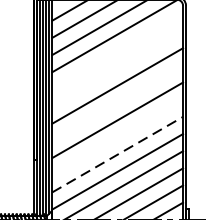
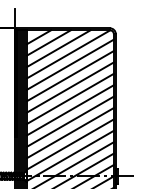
line: (117, 51) -> (70, 64), added
line: (117, 69) -> (70, 76), added
line: (117, 102) -> (70, 98), added
line: (117, 137) -> (70, 121), added
line: (117, 153) -> (70, 132), dashed -> solid

